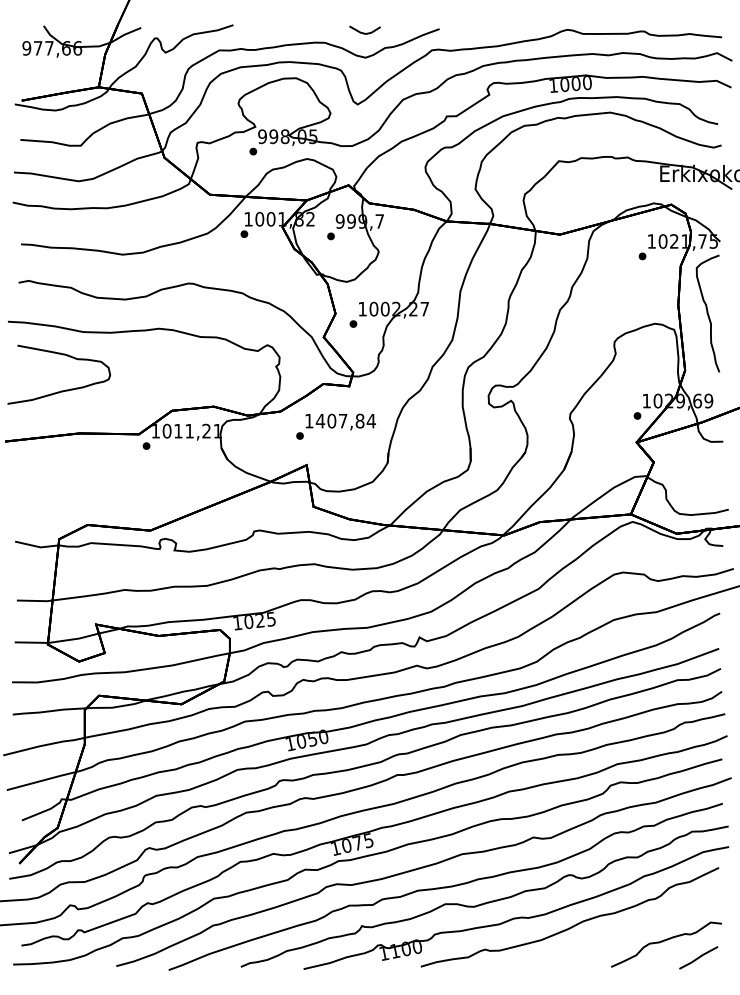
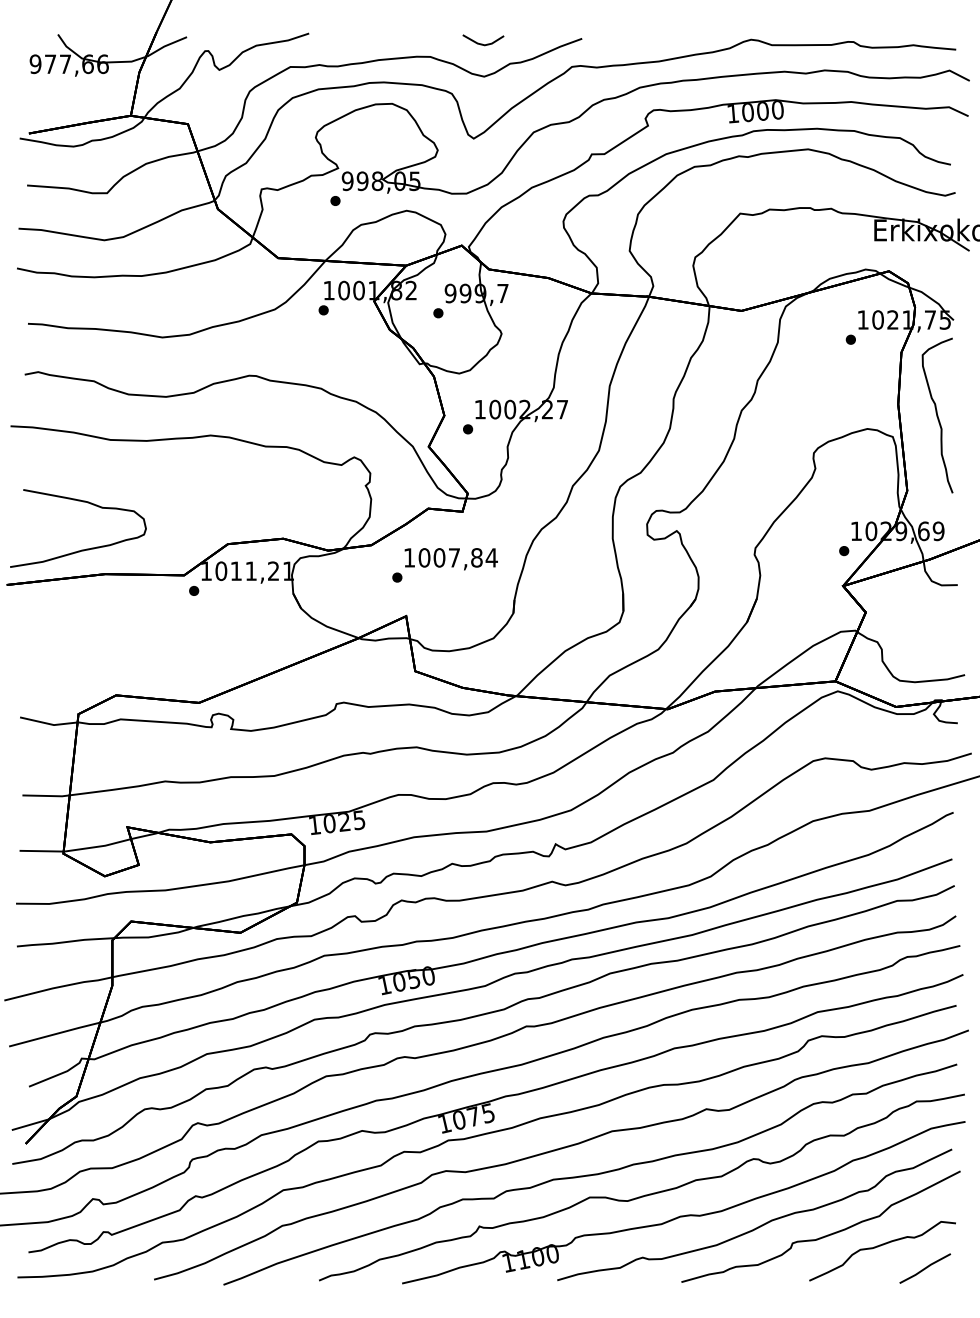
curve: (61, 390) -> (81, 549), moved
text: (320, 420) -> (424, 557), 1407,84 -> 1007,84
curve: (622, 932) -> (824, 1235), added

